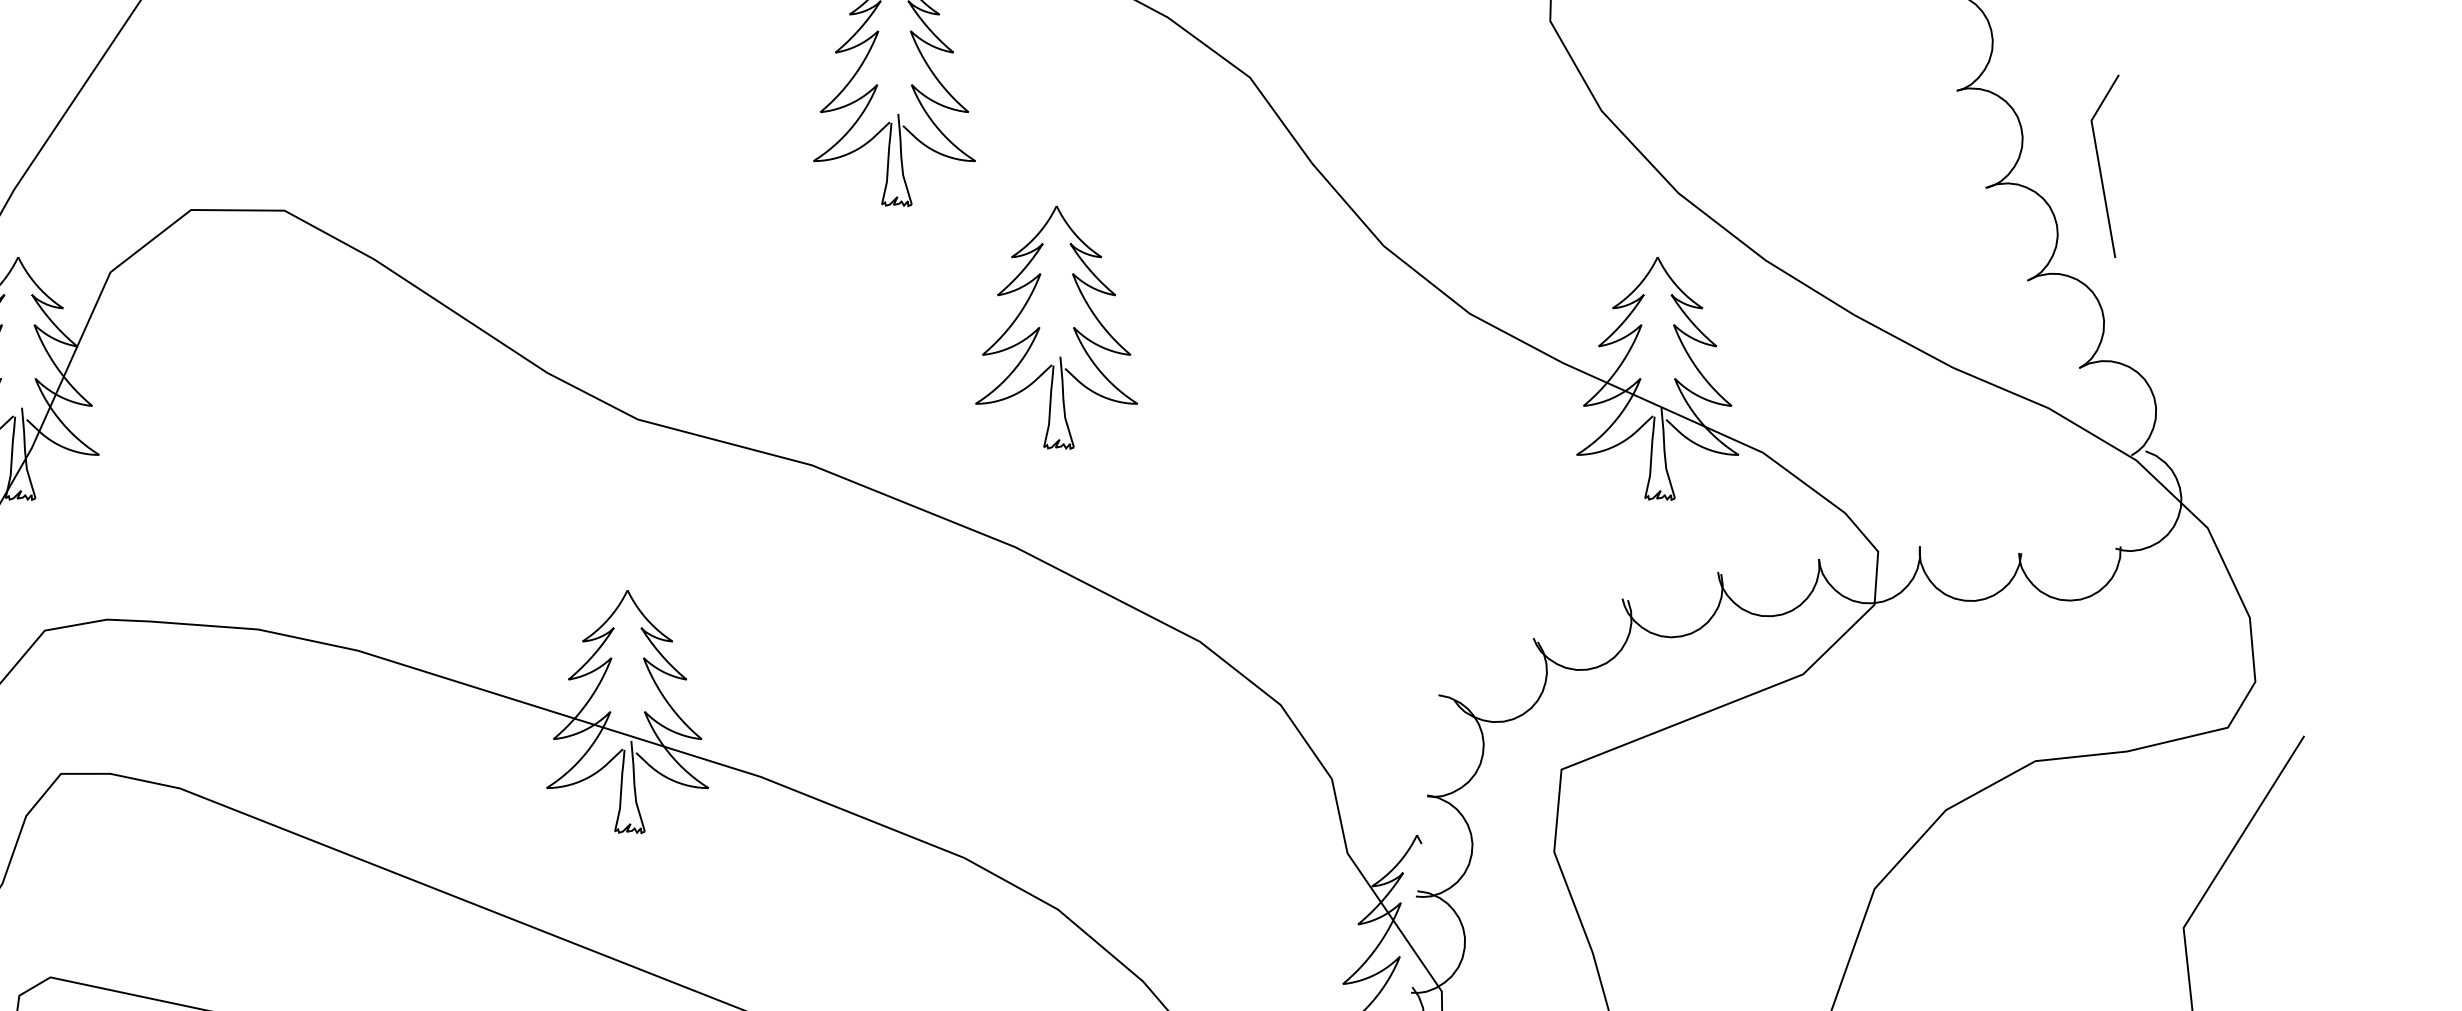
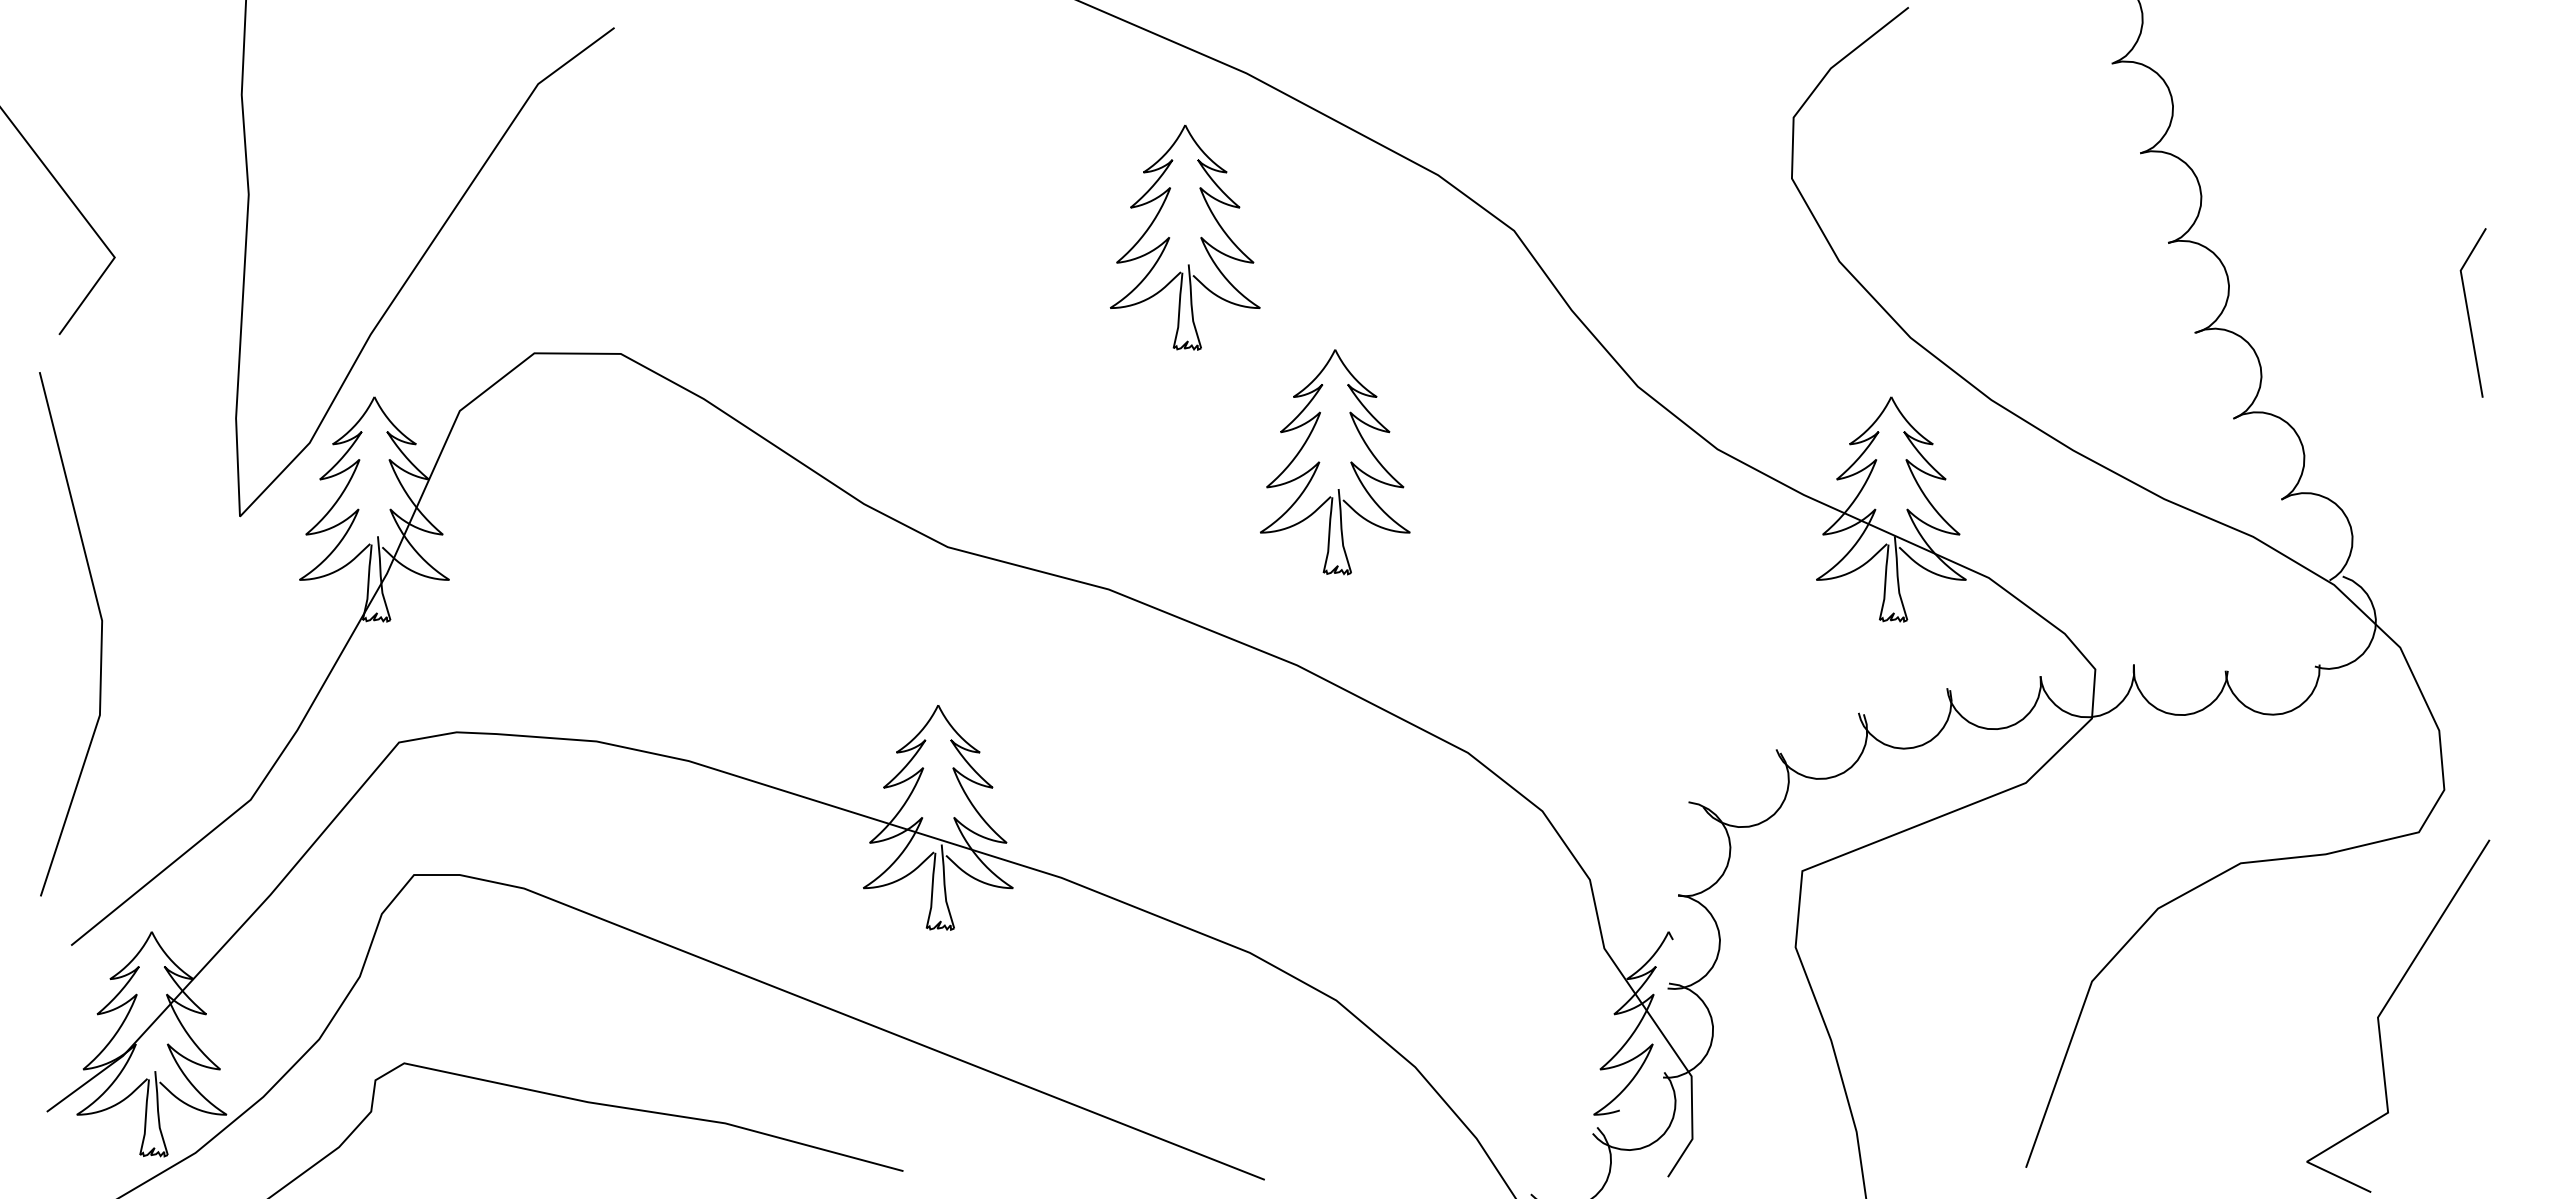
line: (2100, 166) -> (2469, 313), moved

